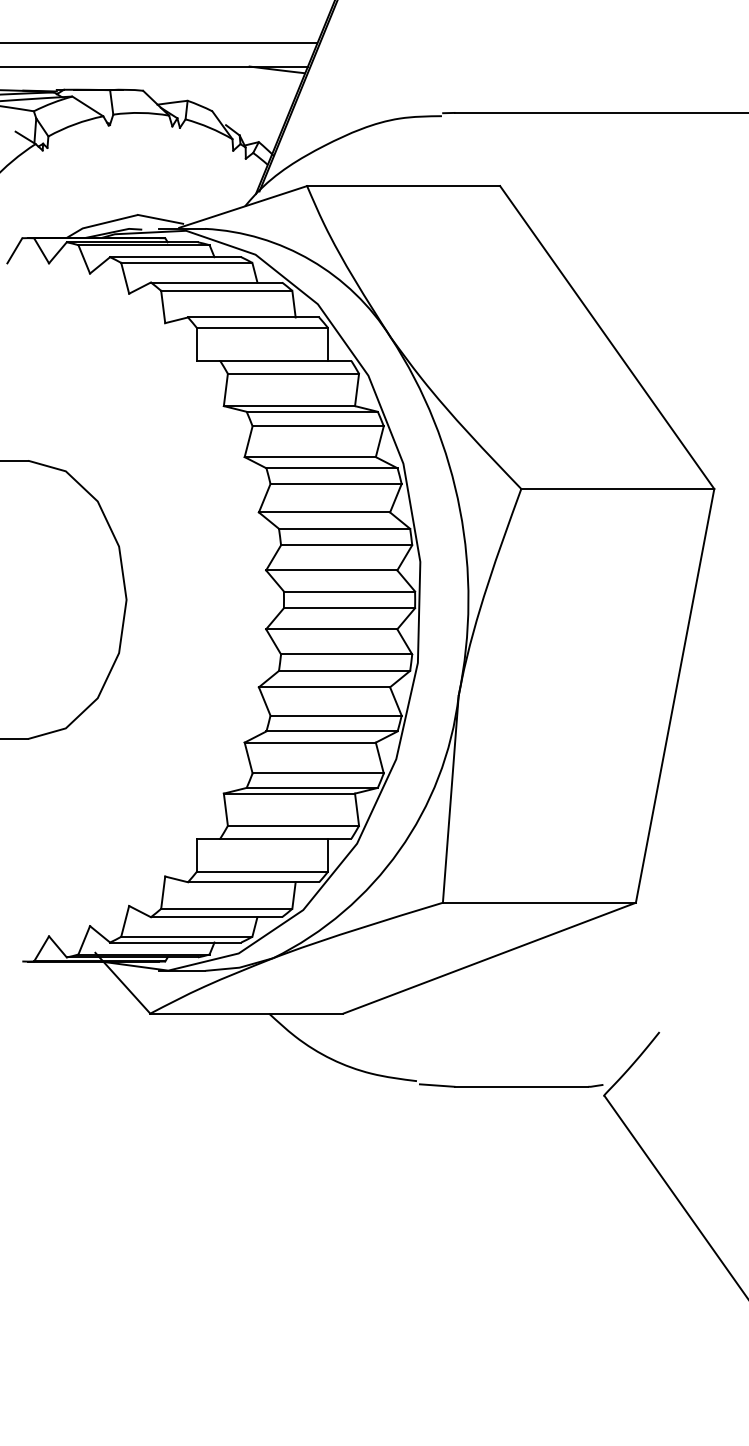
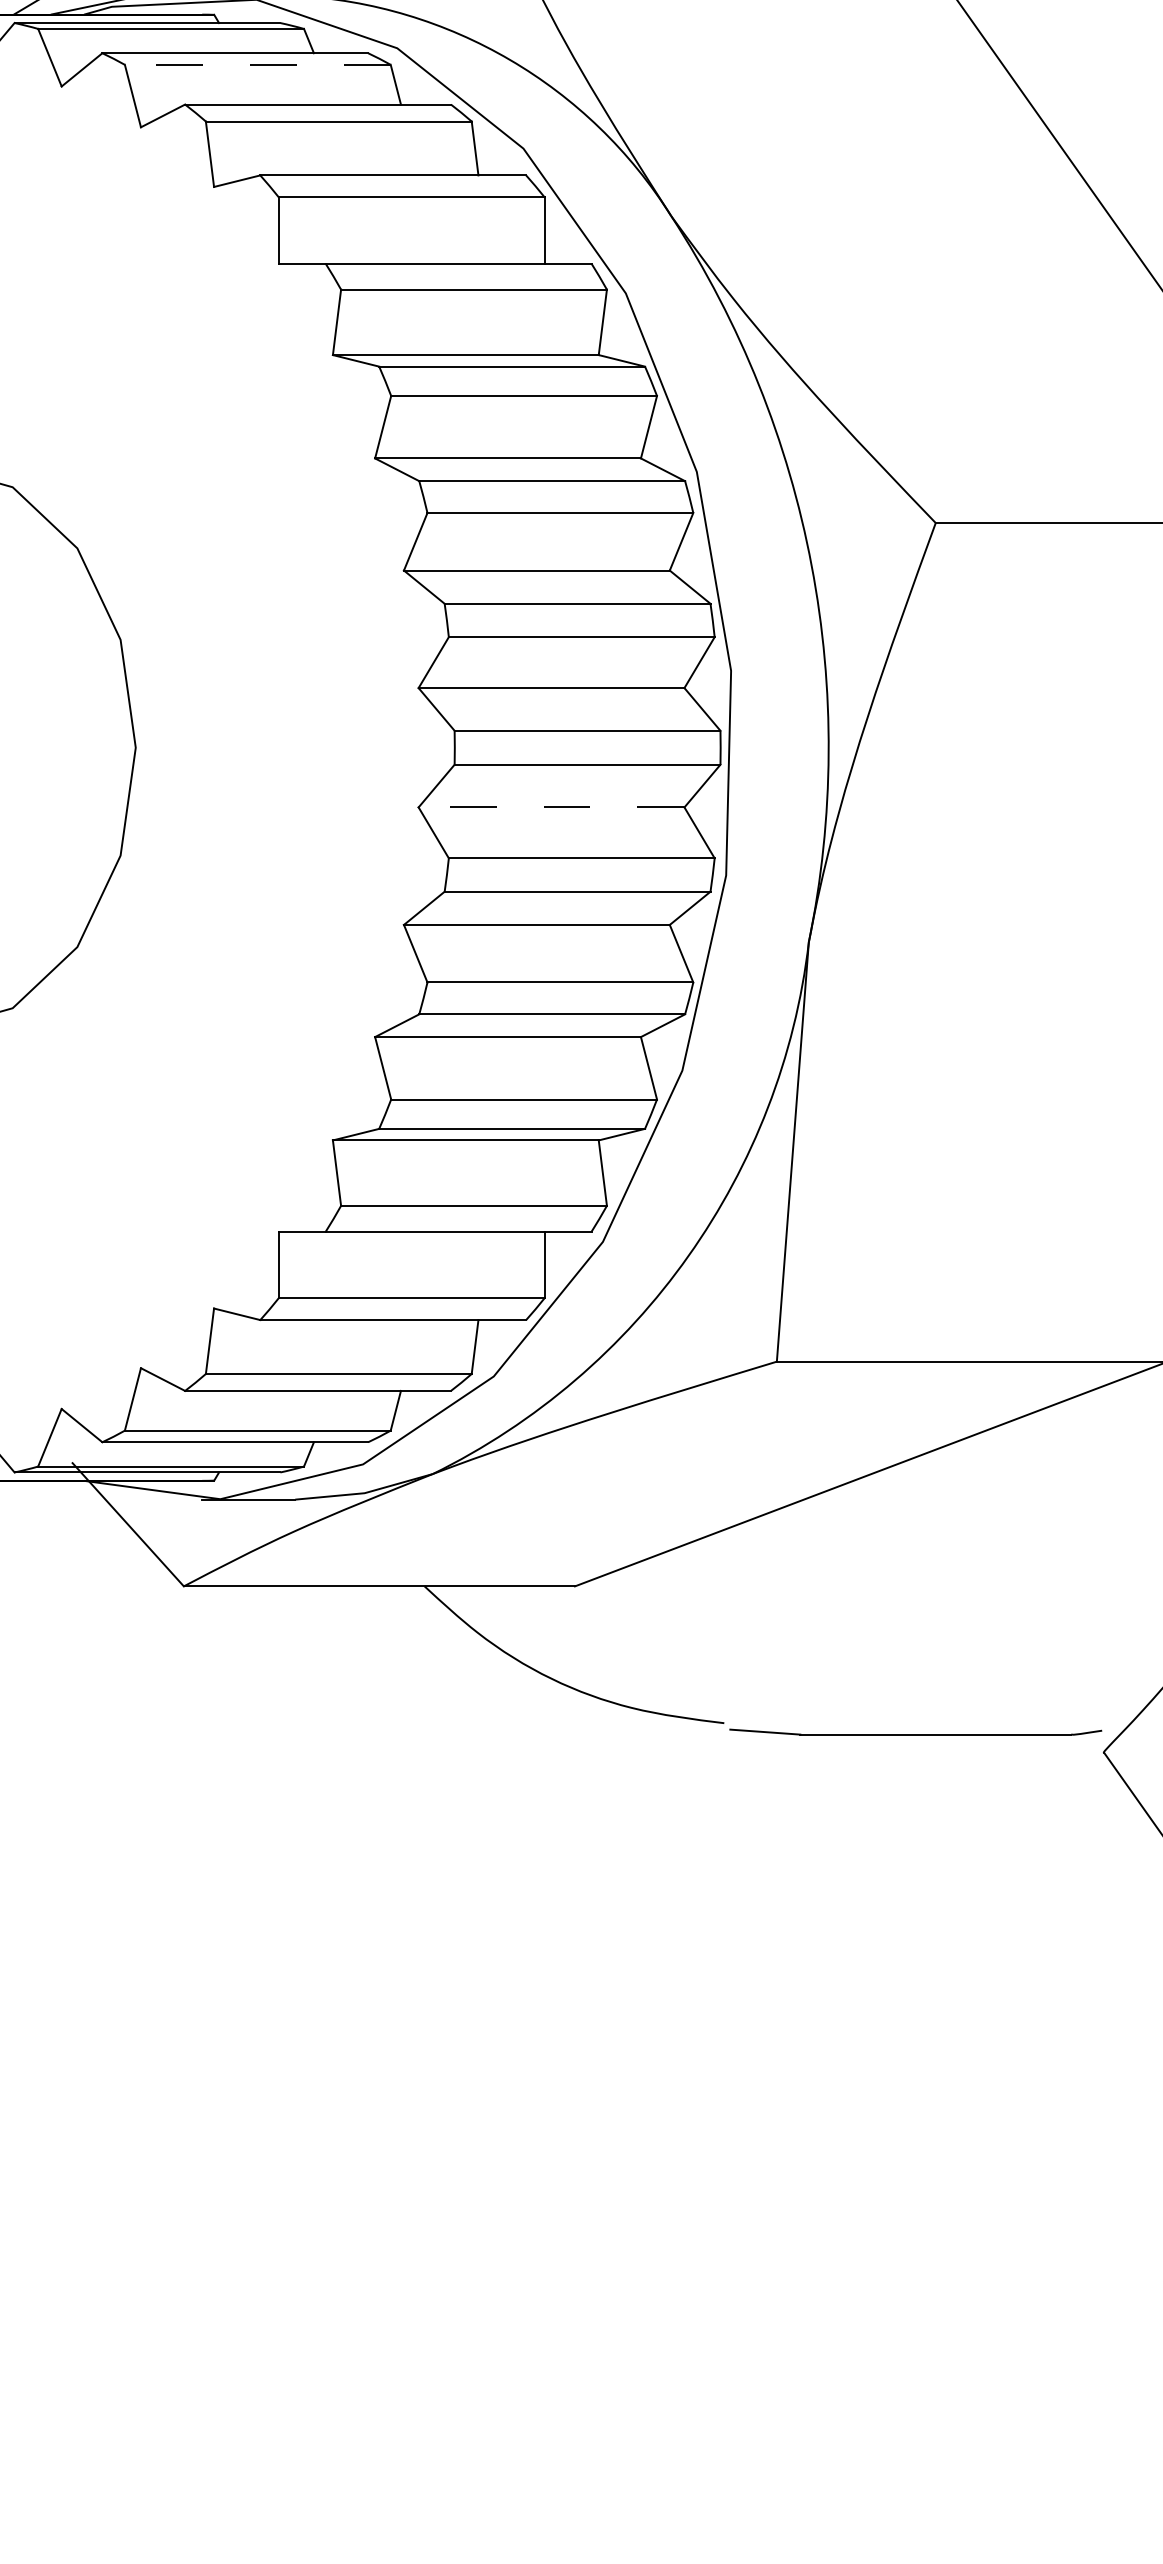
line: (186, 262) -> (257, 64), solid -> dashed
line: (331, 629) -> (551, 807), solid -> dashed

